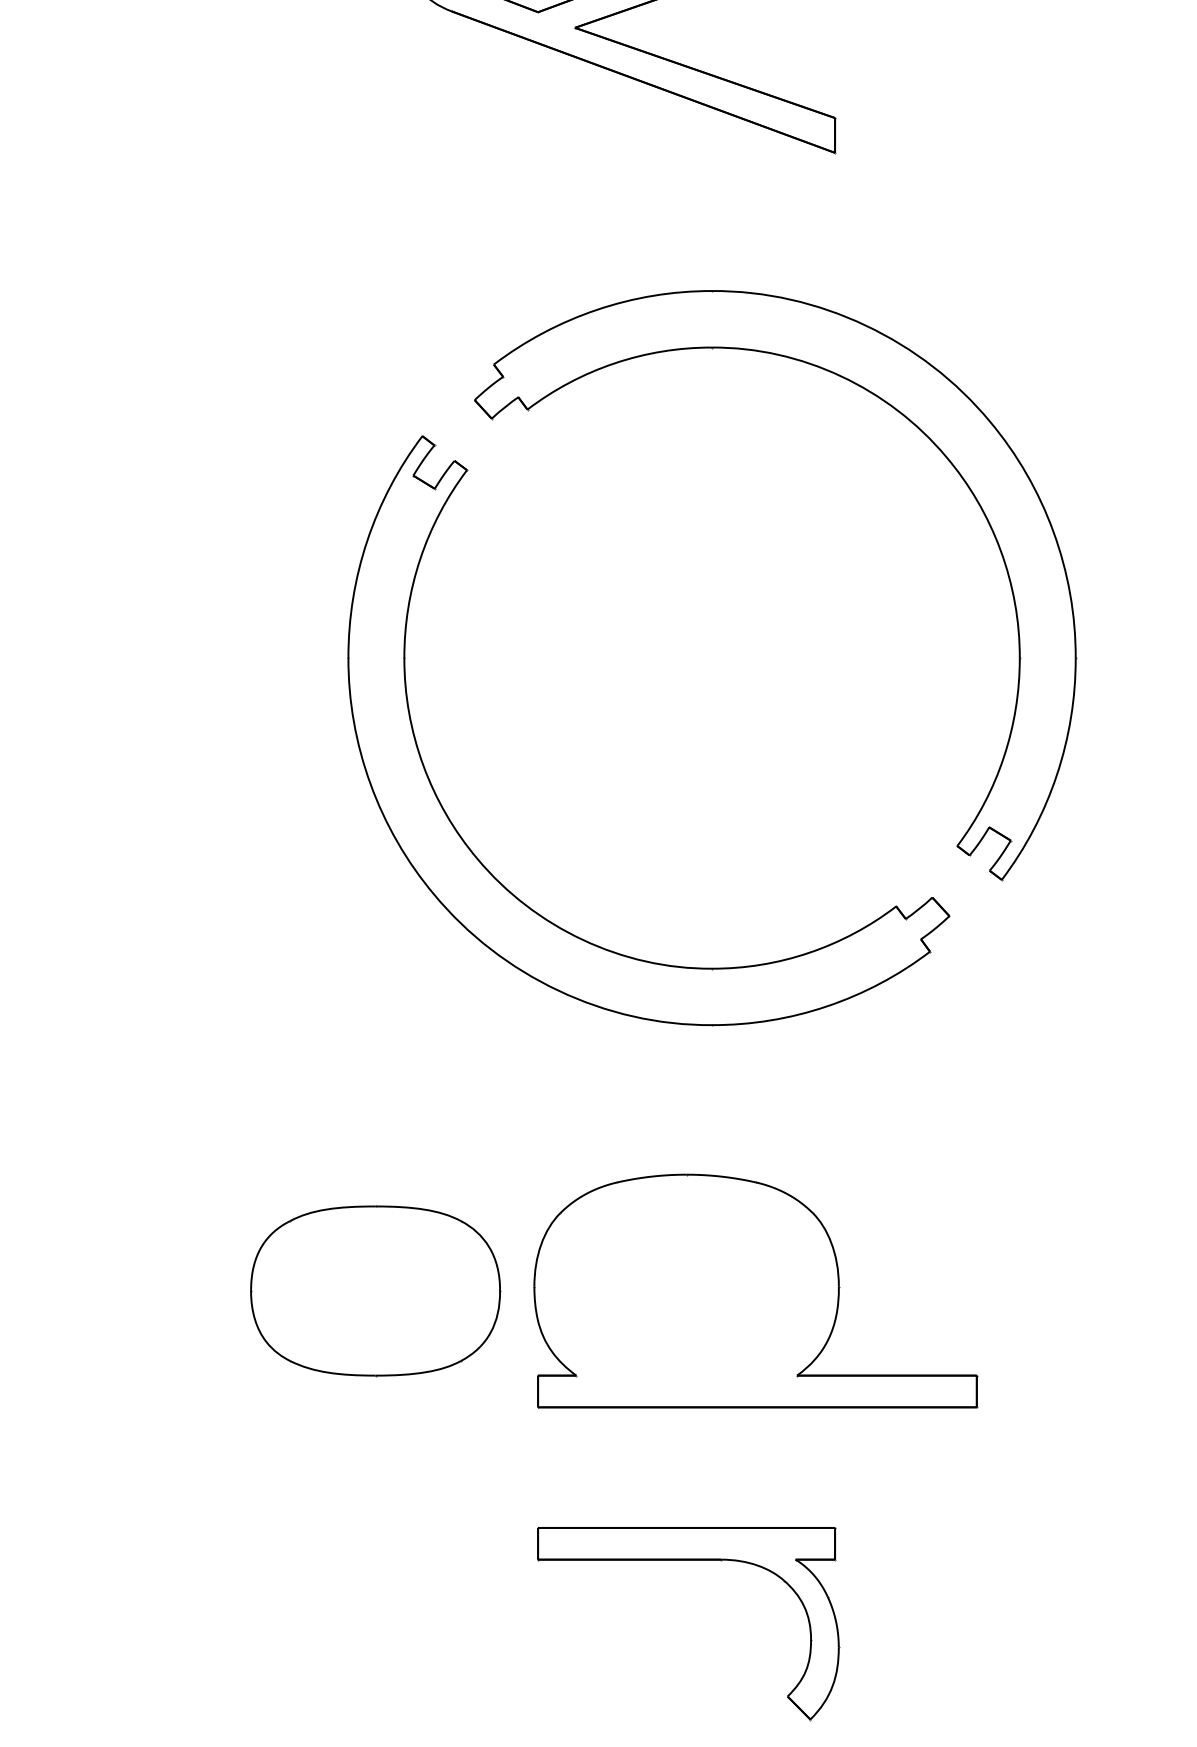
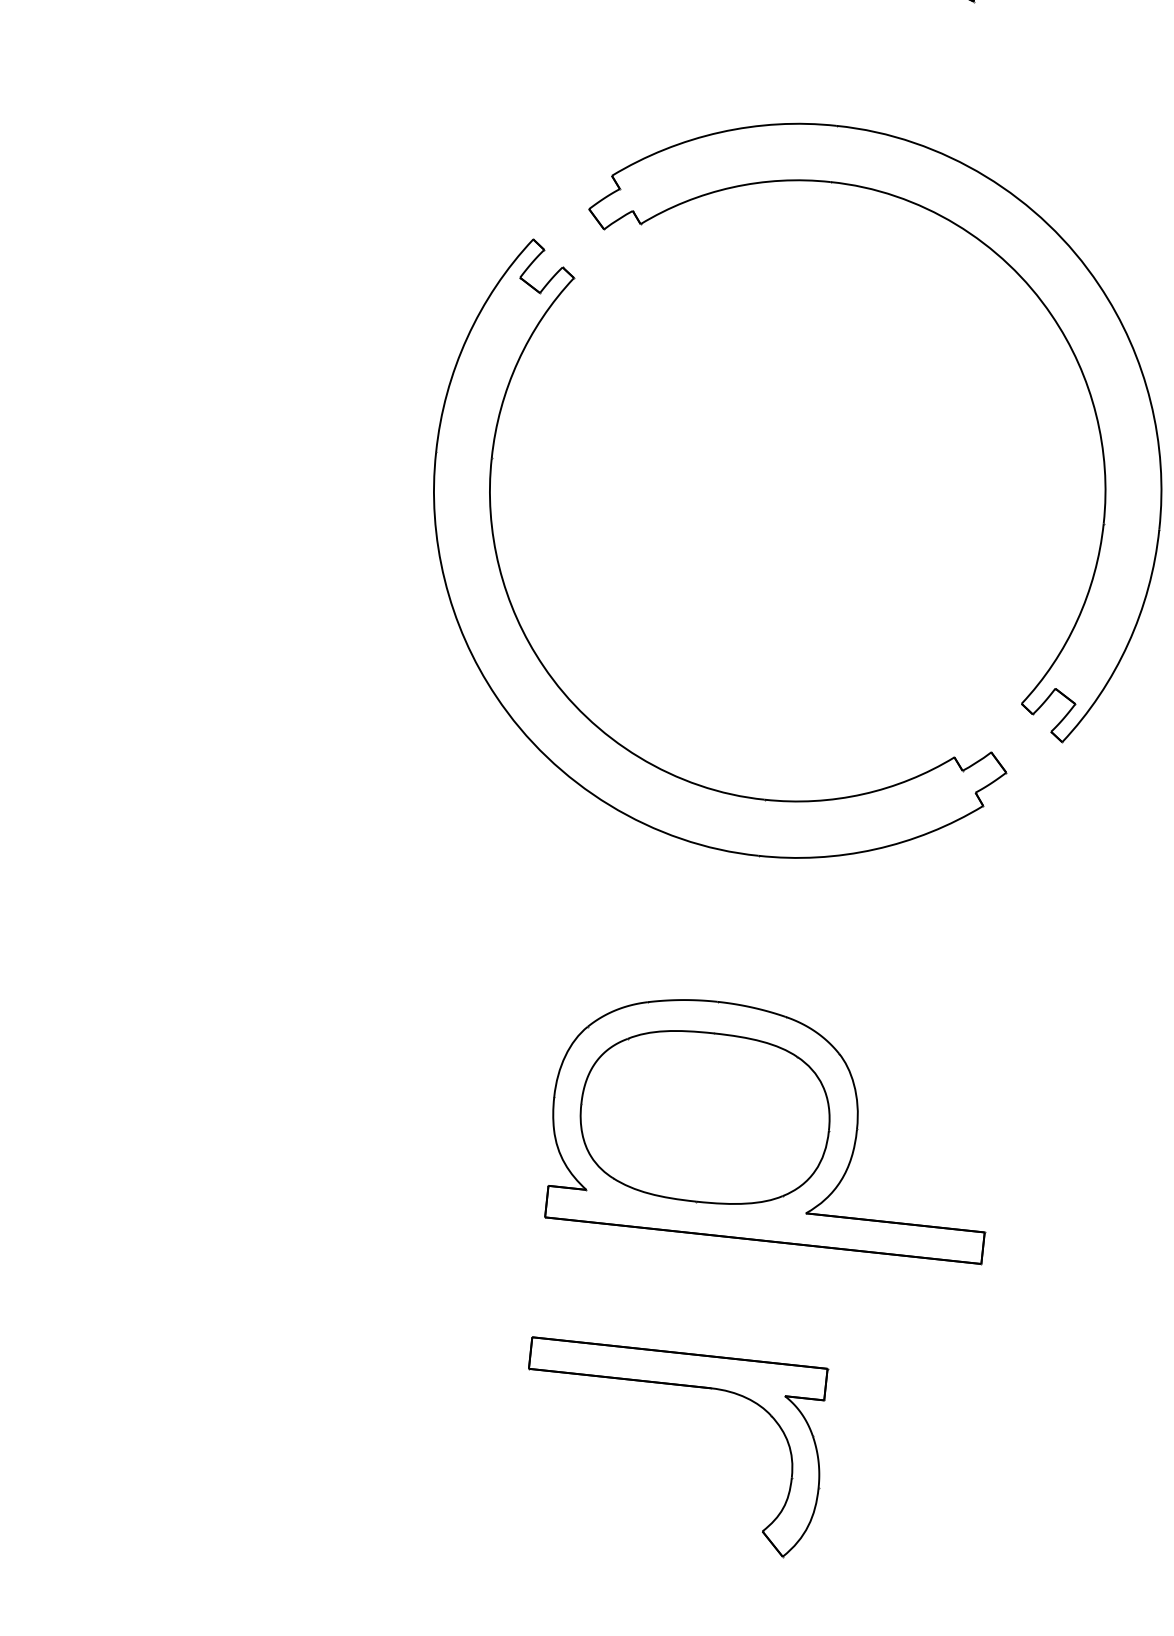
part: (375, 1291) -> (704, 1117), moved

